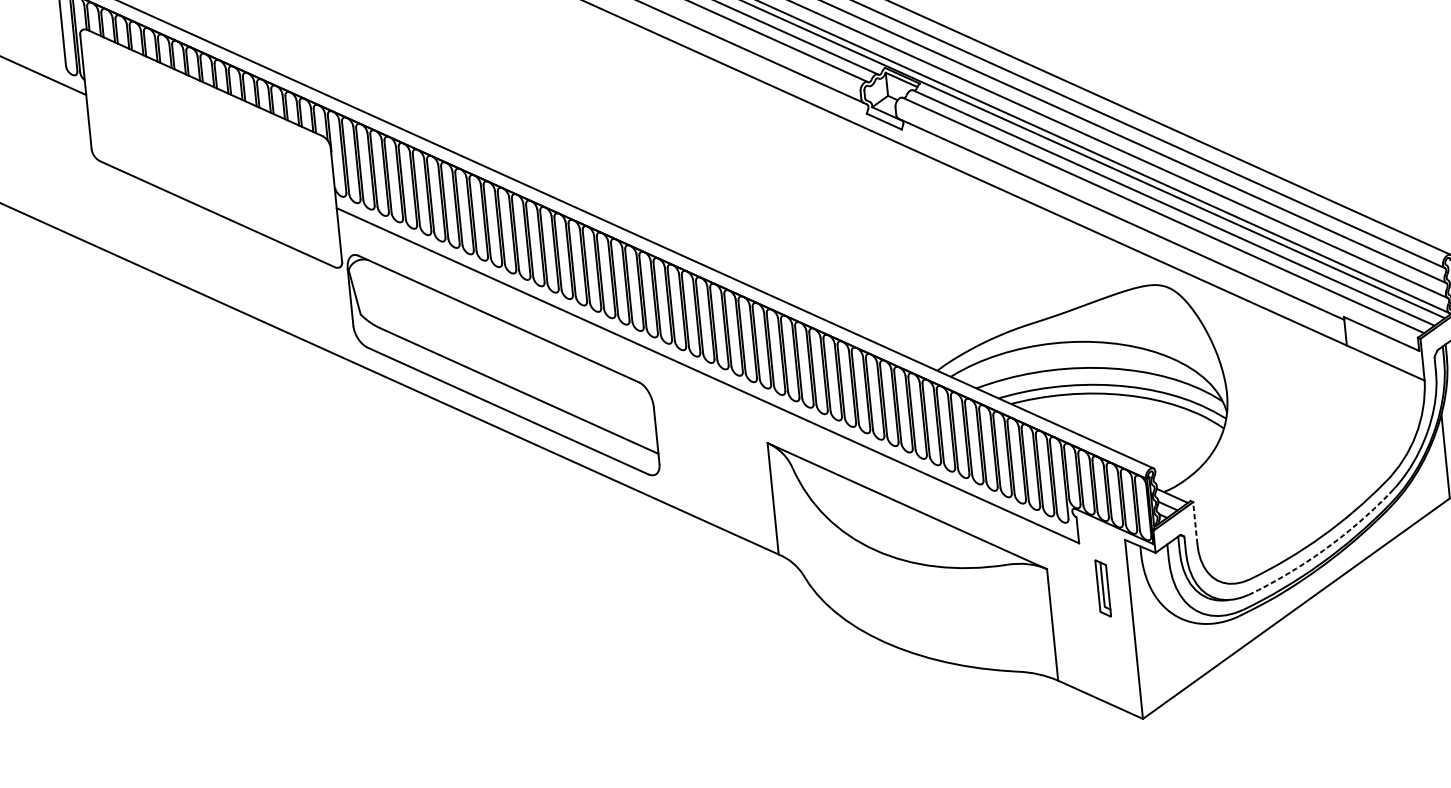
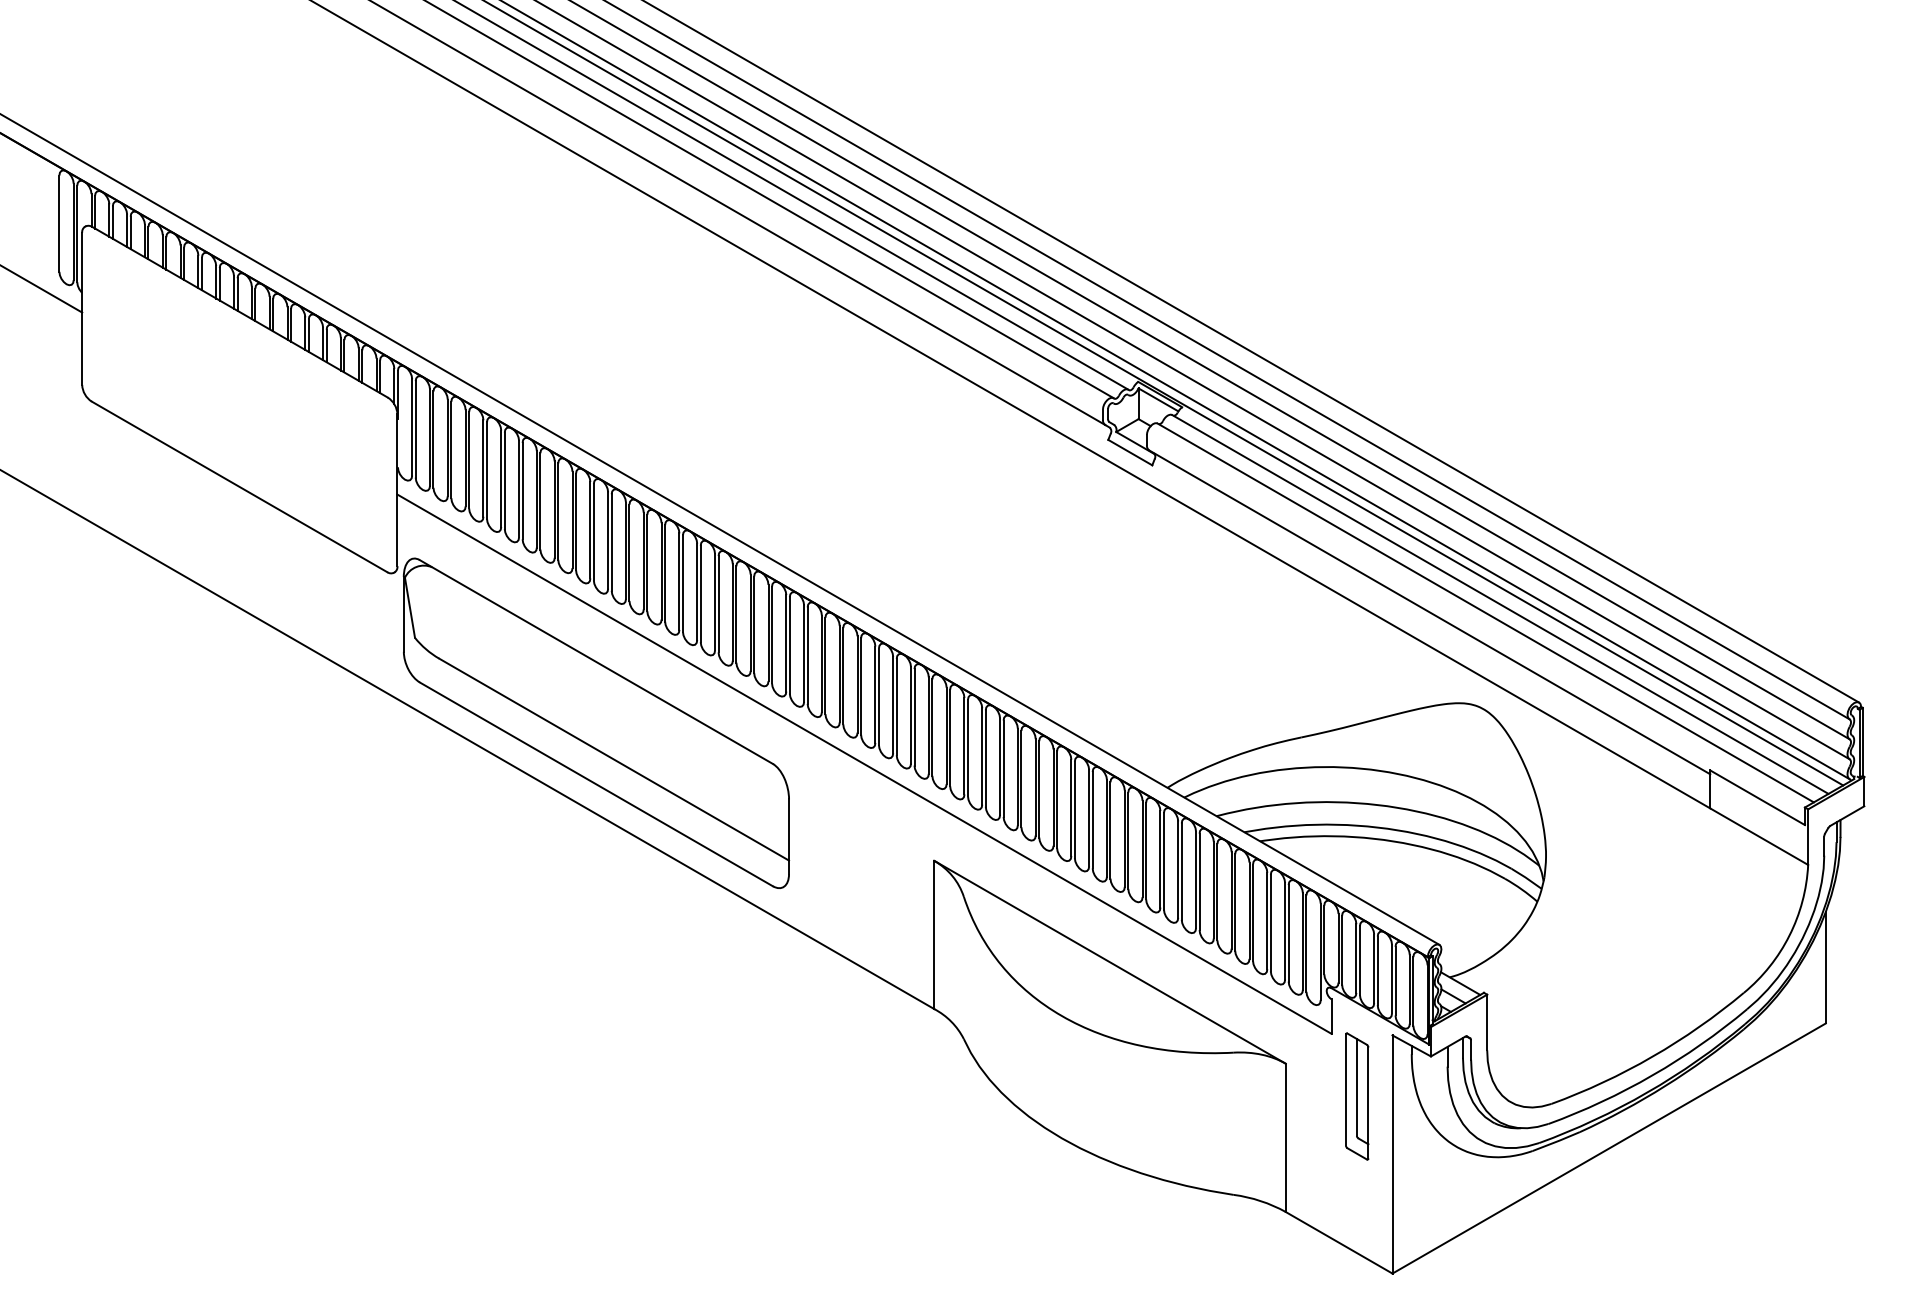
line: (1195, 523) -> (1487, 1022), dashed -> solid
arc: (1323, 550) -> (1652, 1075), dashed -> solid
part: (1103, 588) -> (1357, 1096), size x1.67

